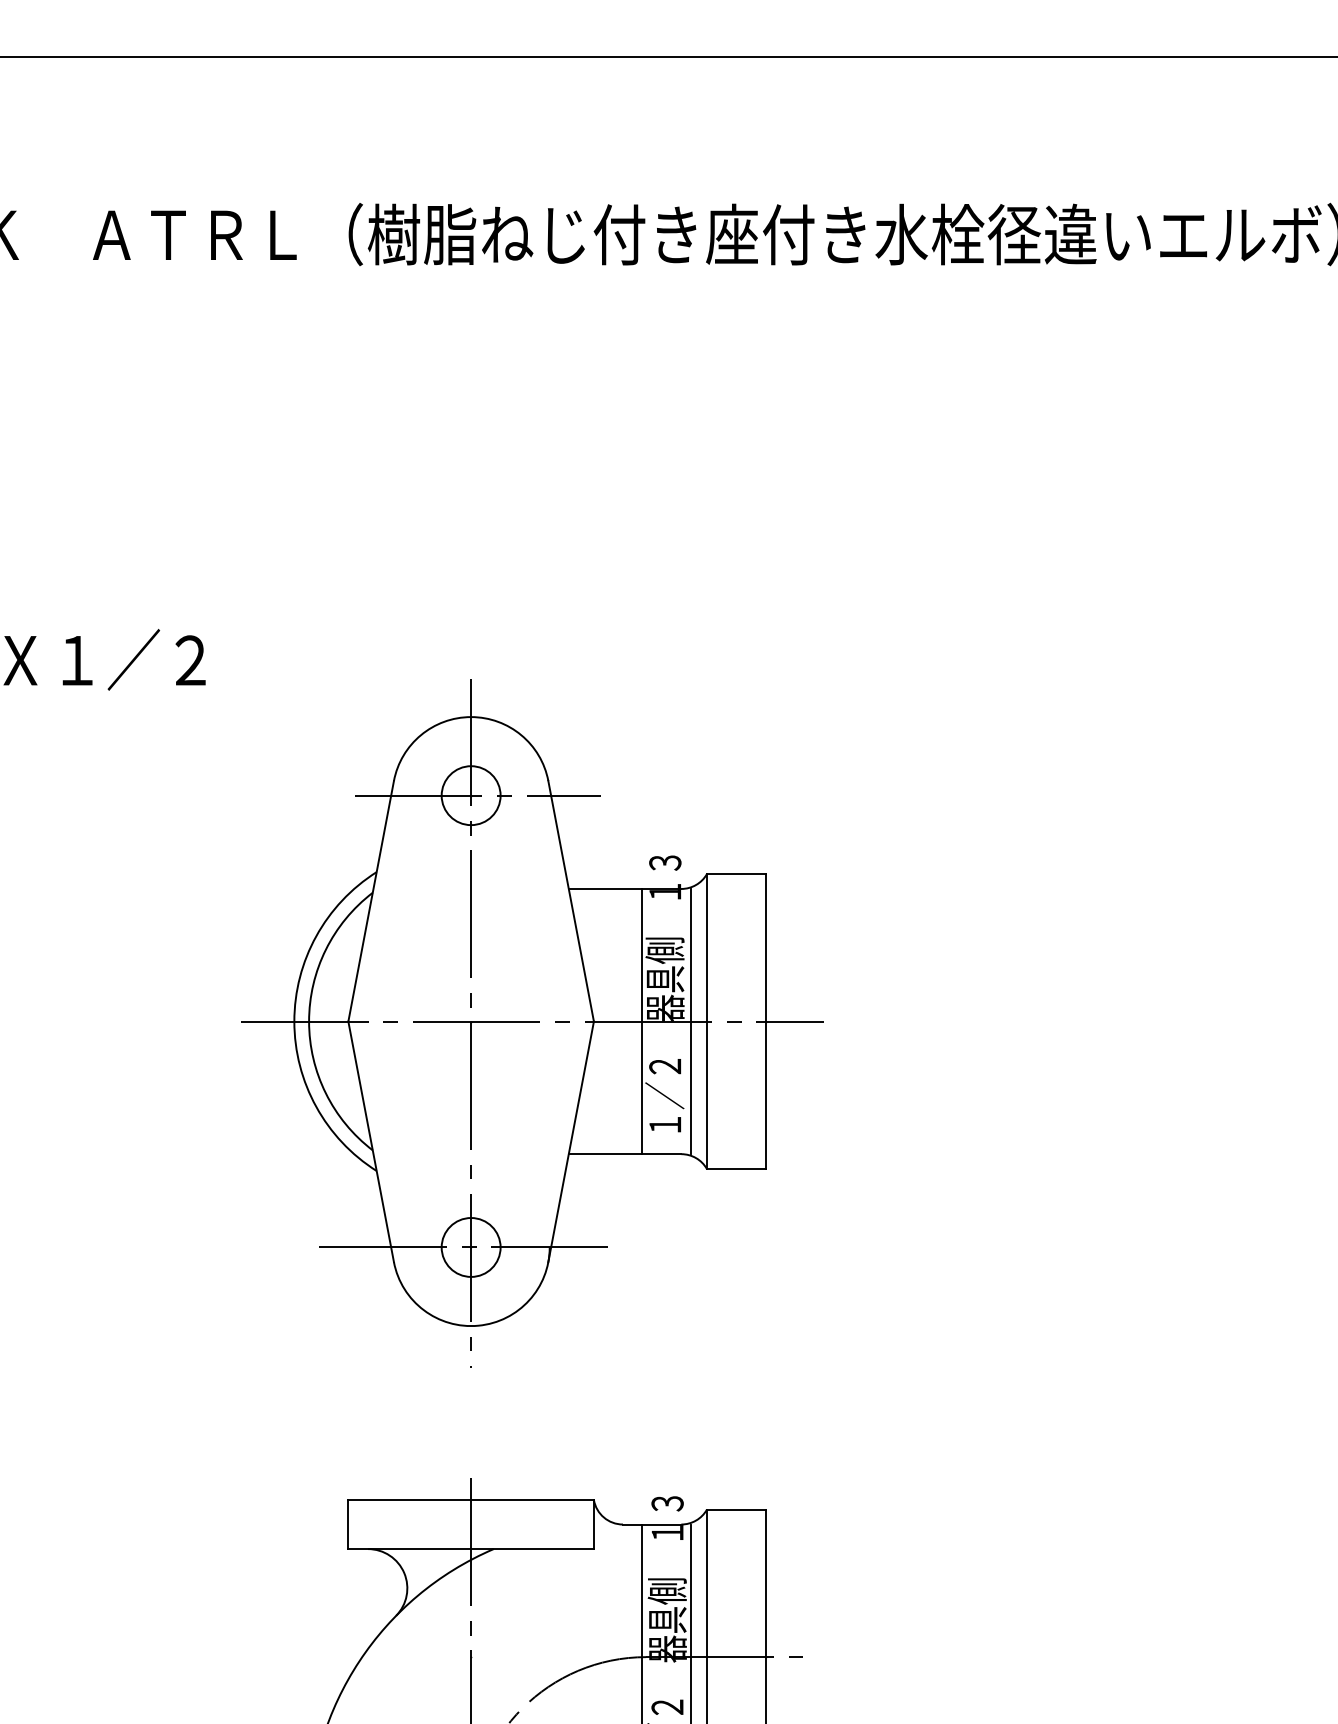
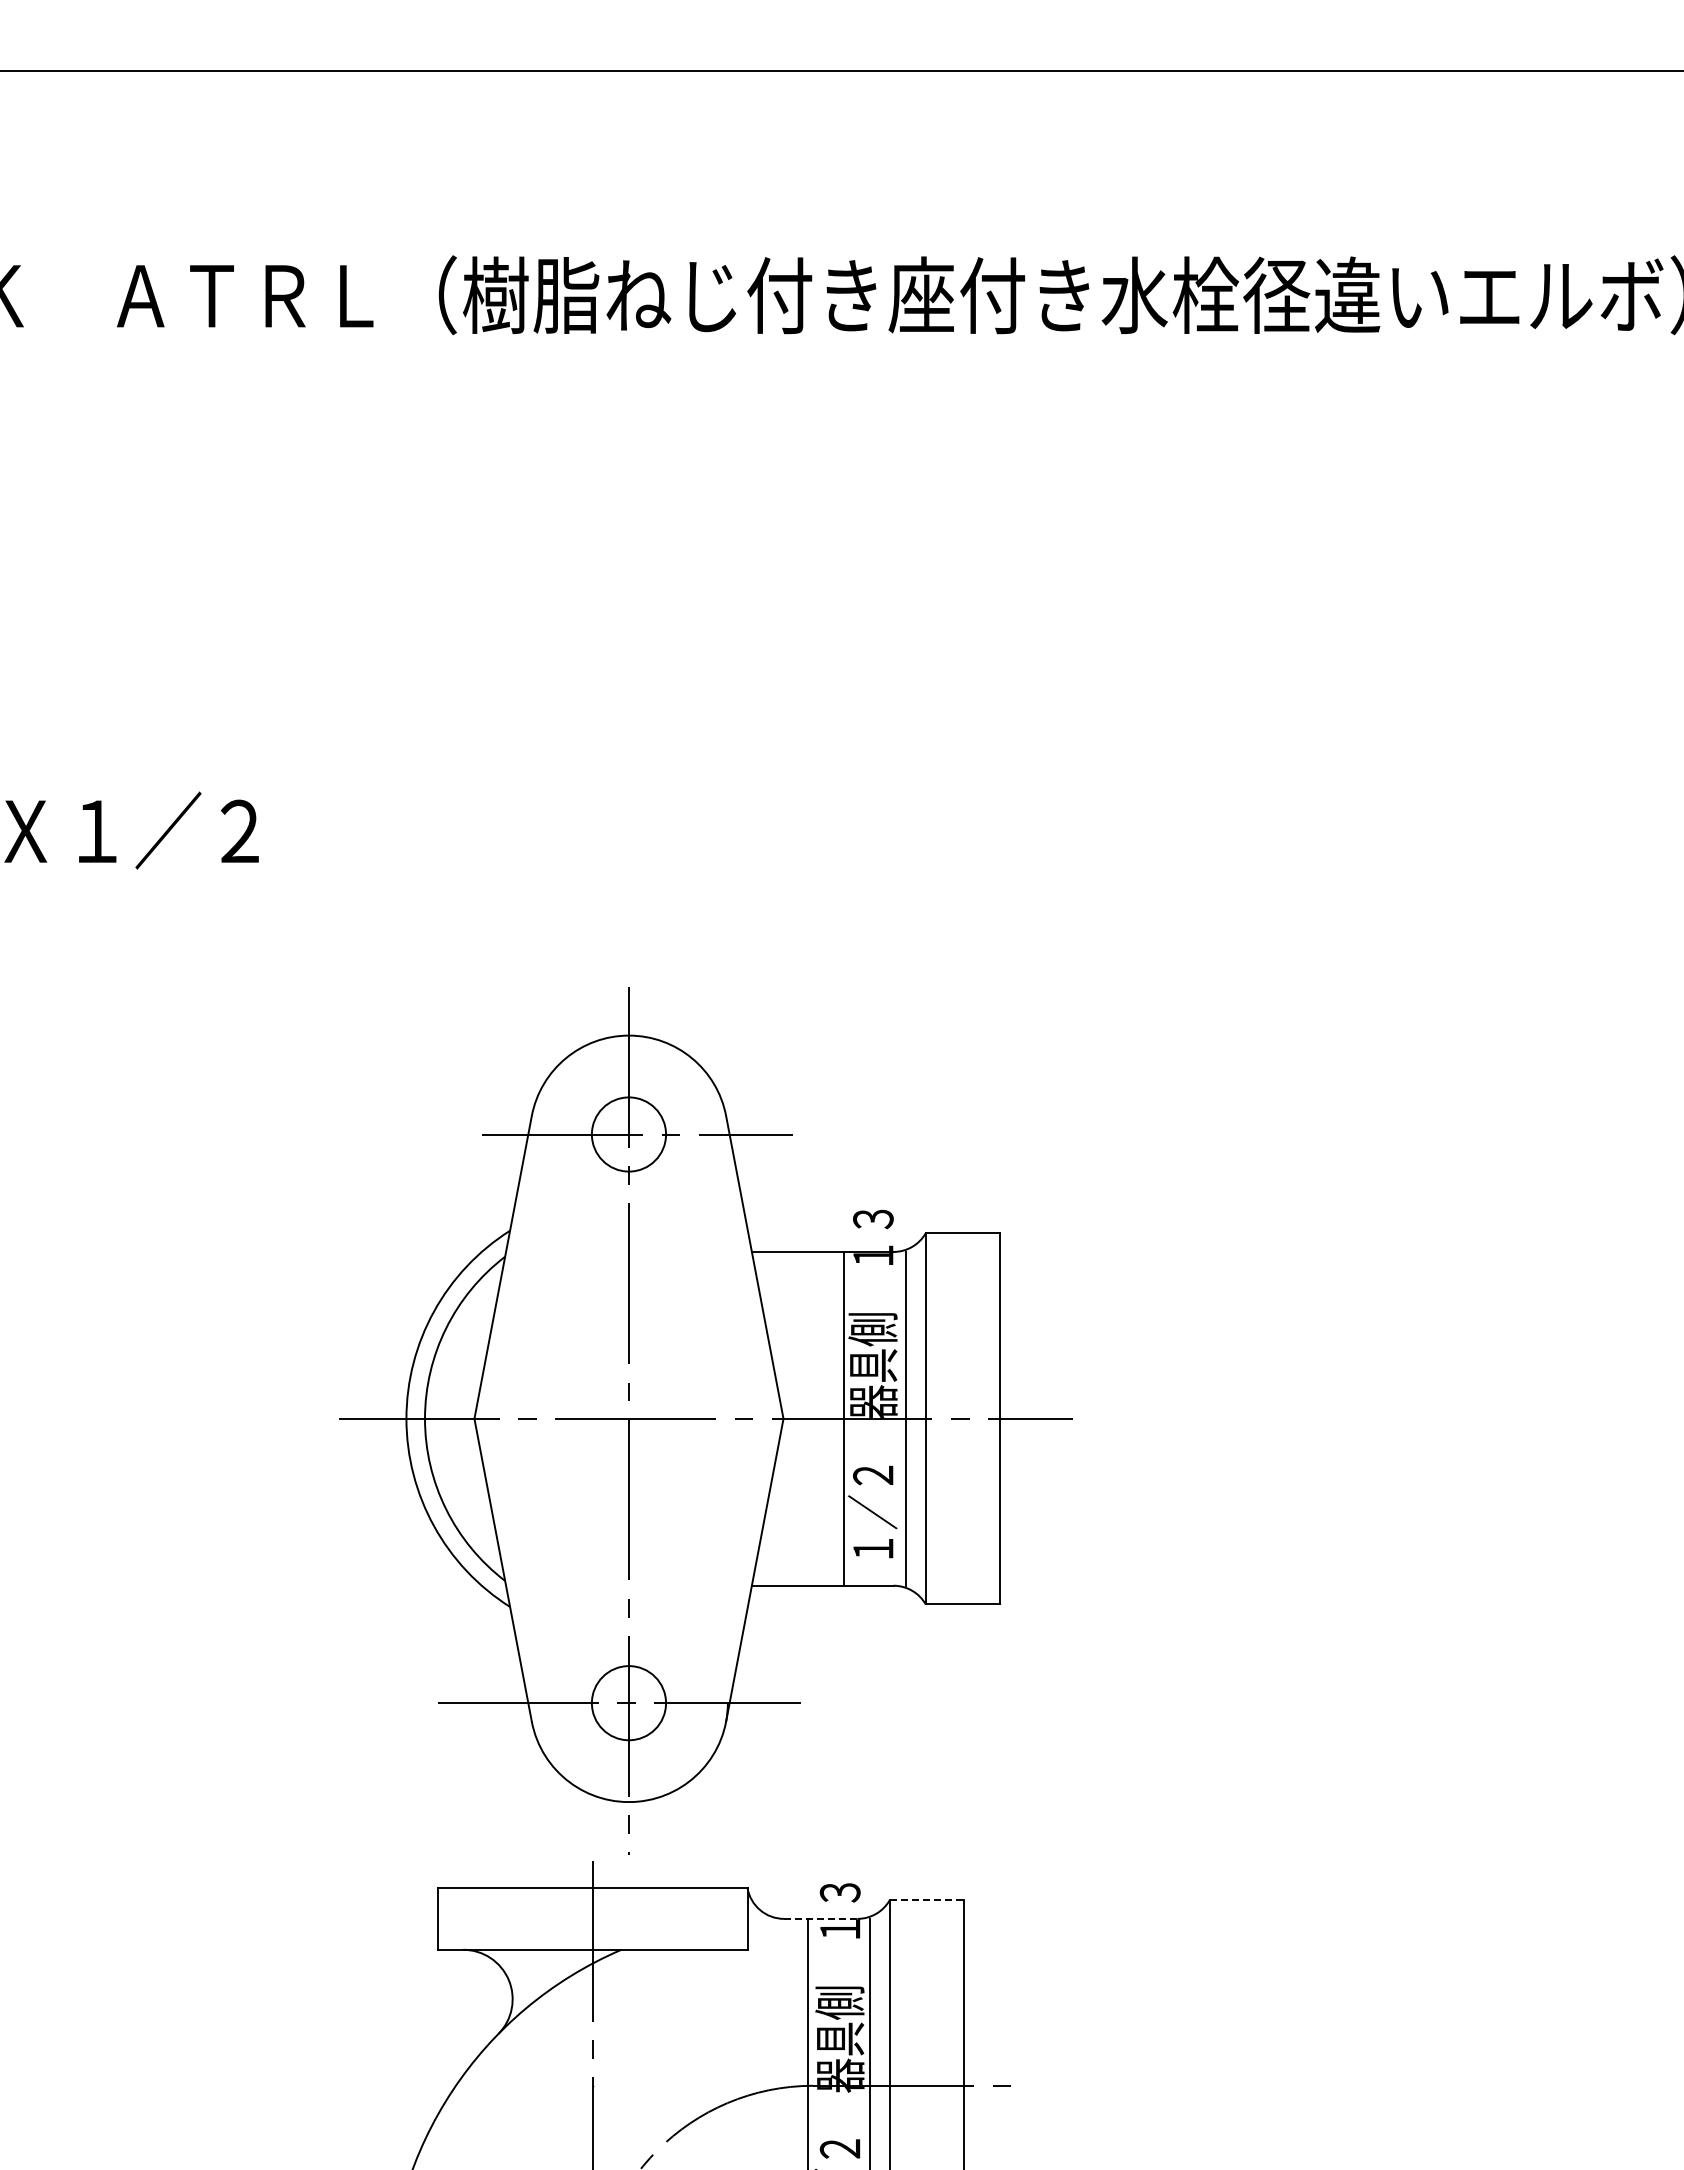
part: (531, 1022) -> (705, 1420), moved
line: (736, 1509) -> (927, 1900), solid -> dashed
line: (651, 1524) -> (820, 1918), solid -> dashed

